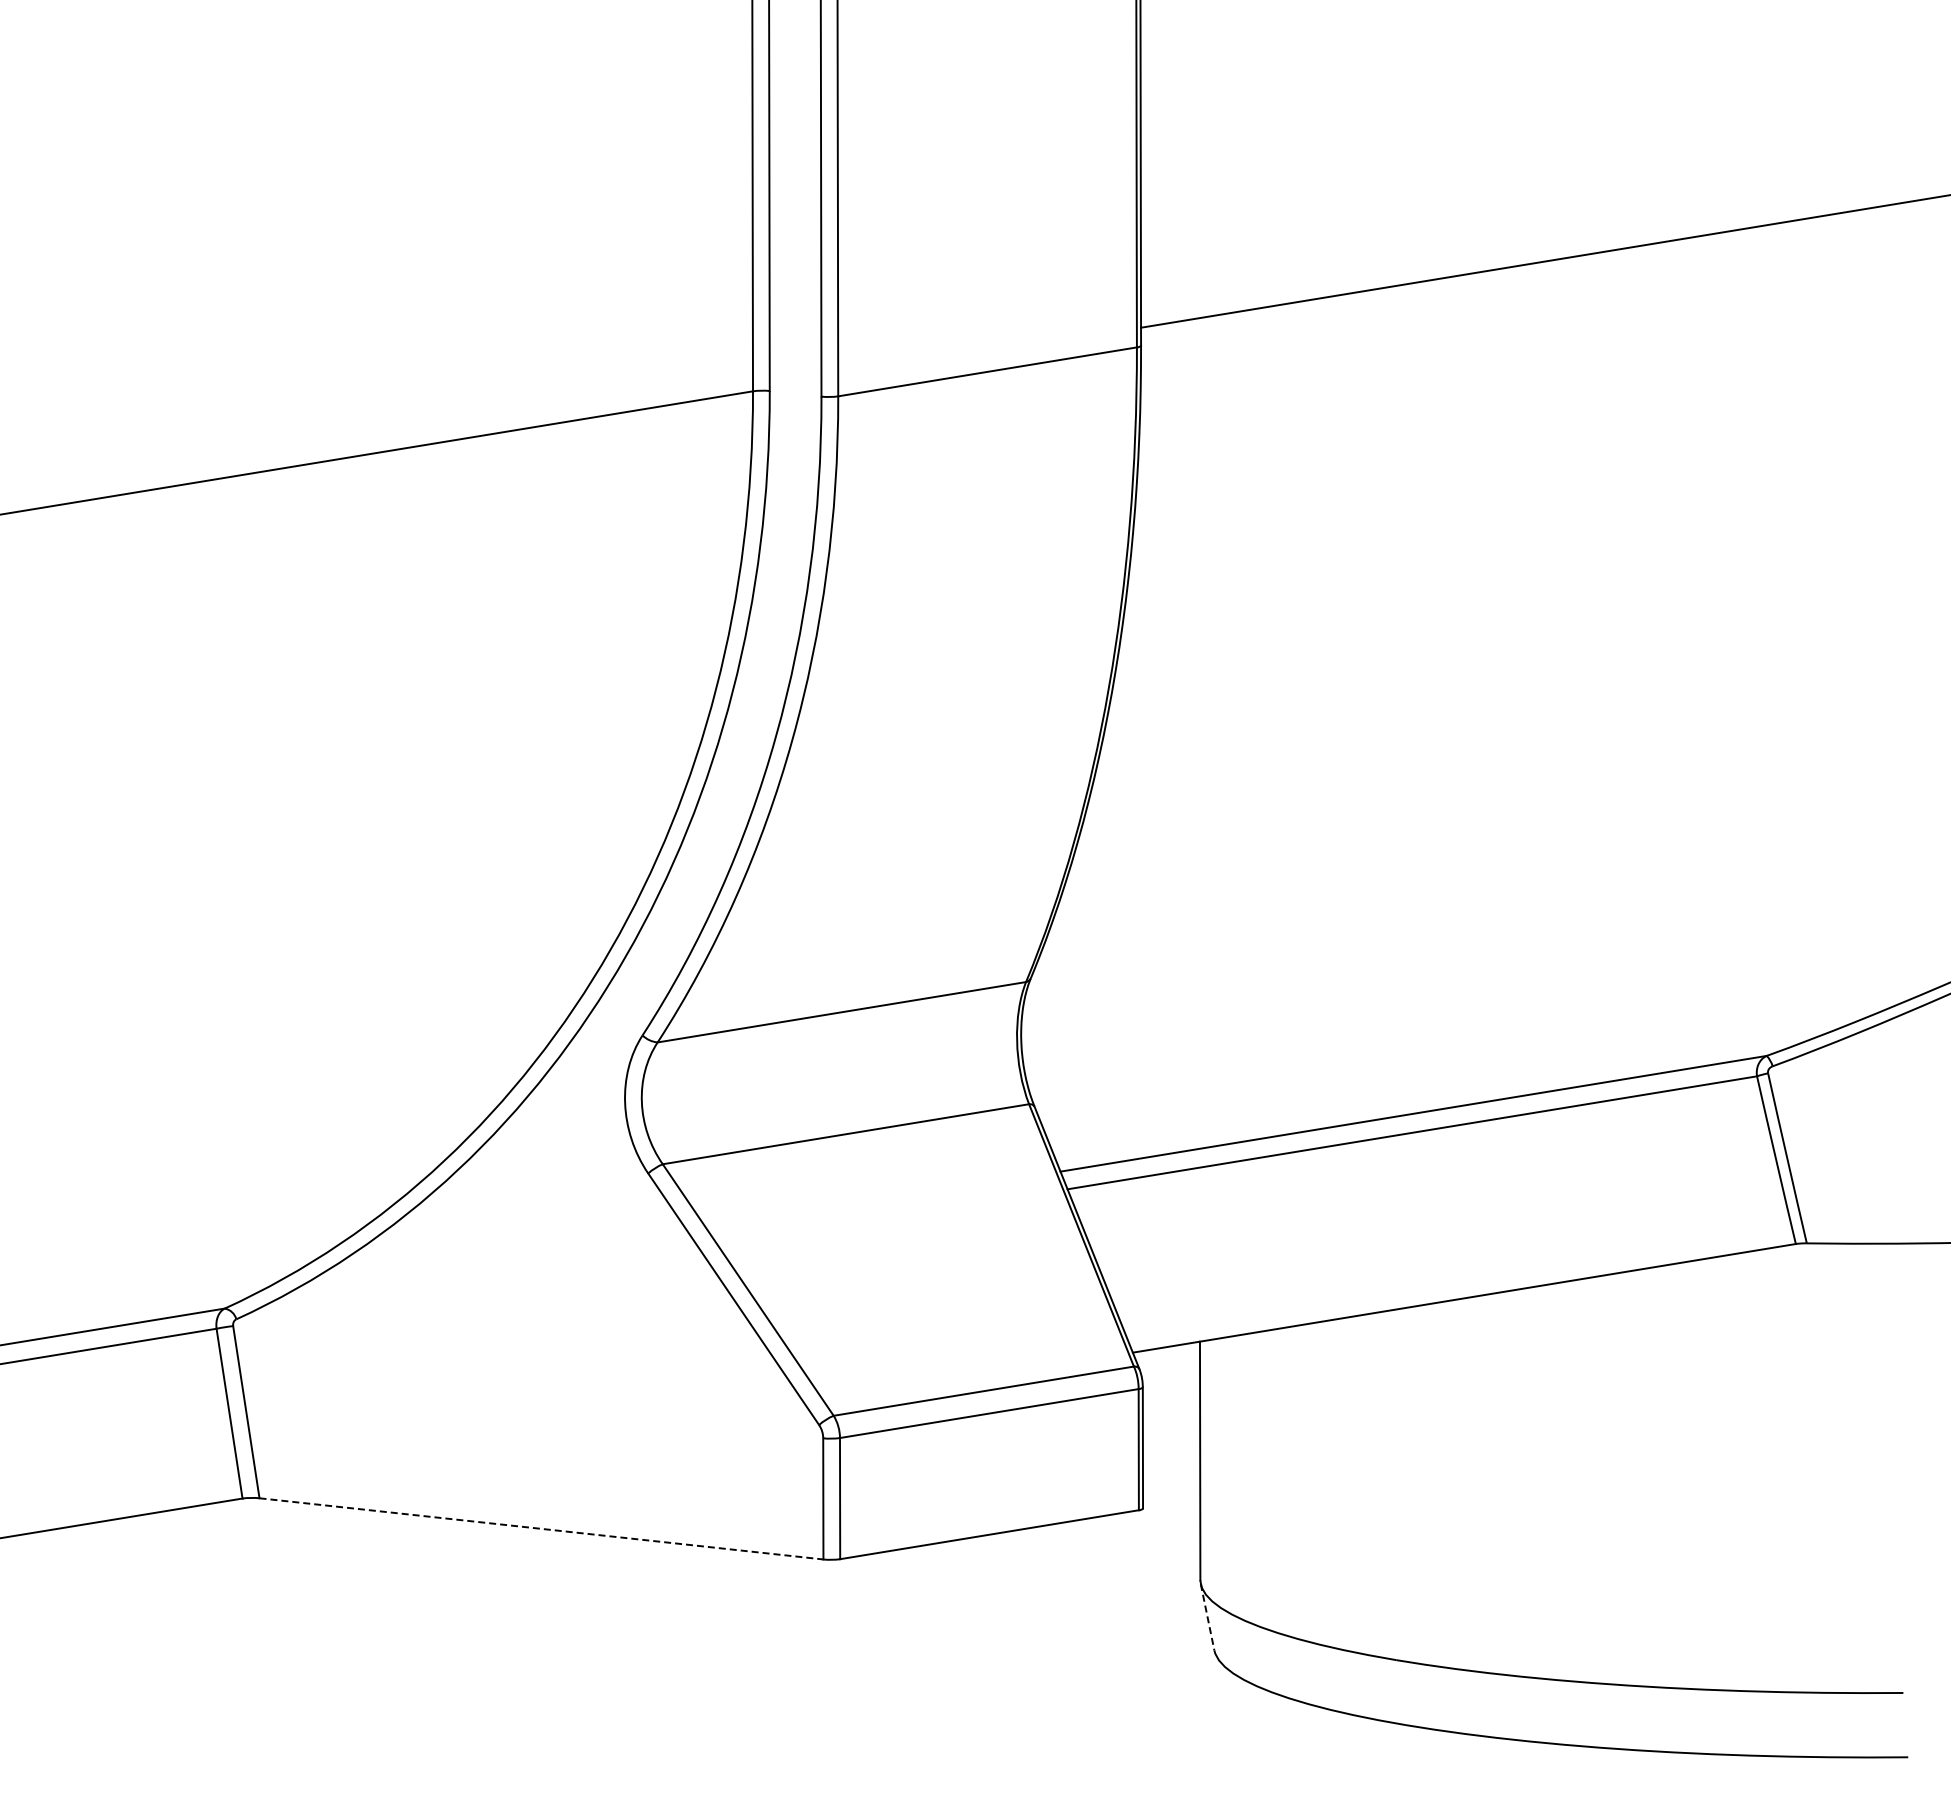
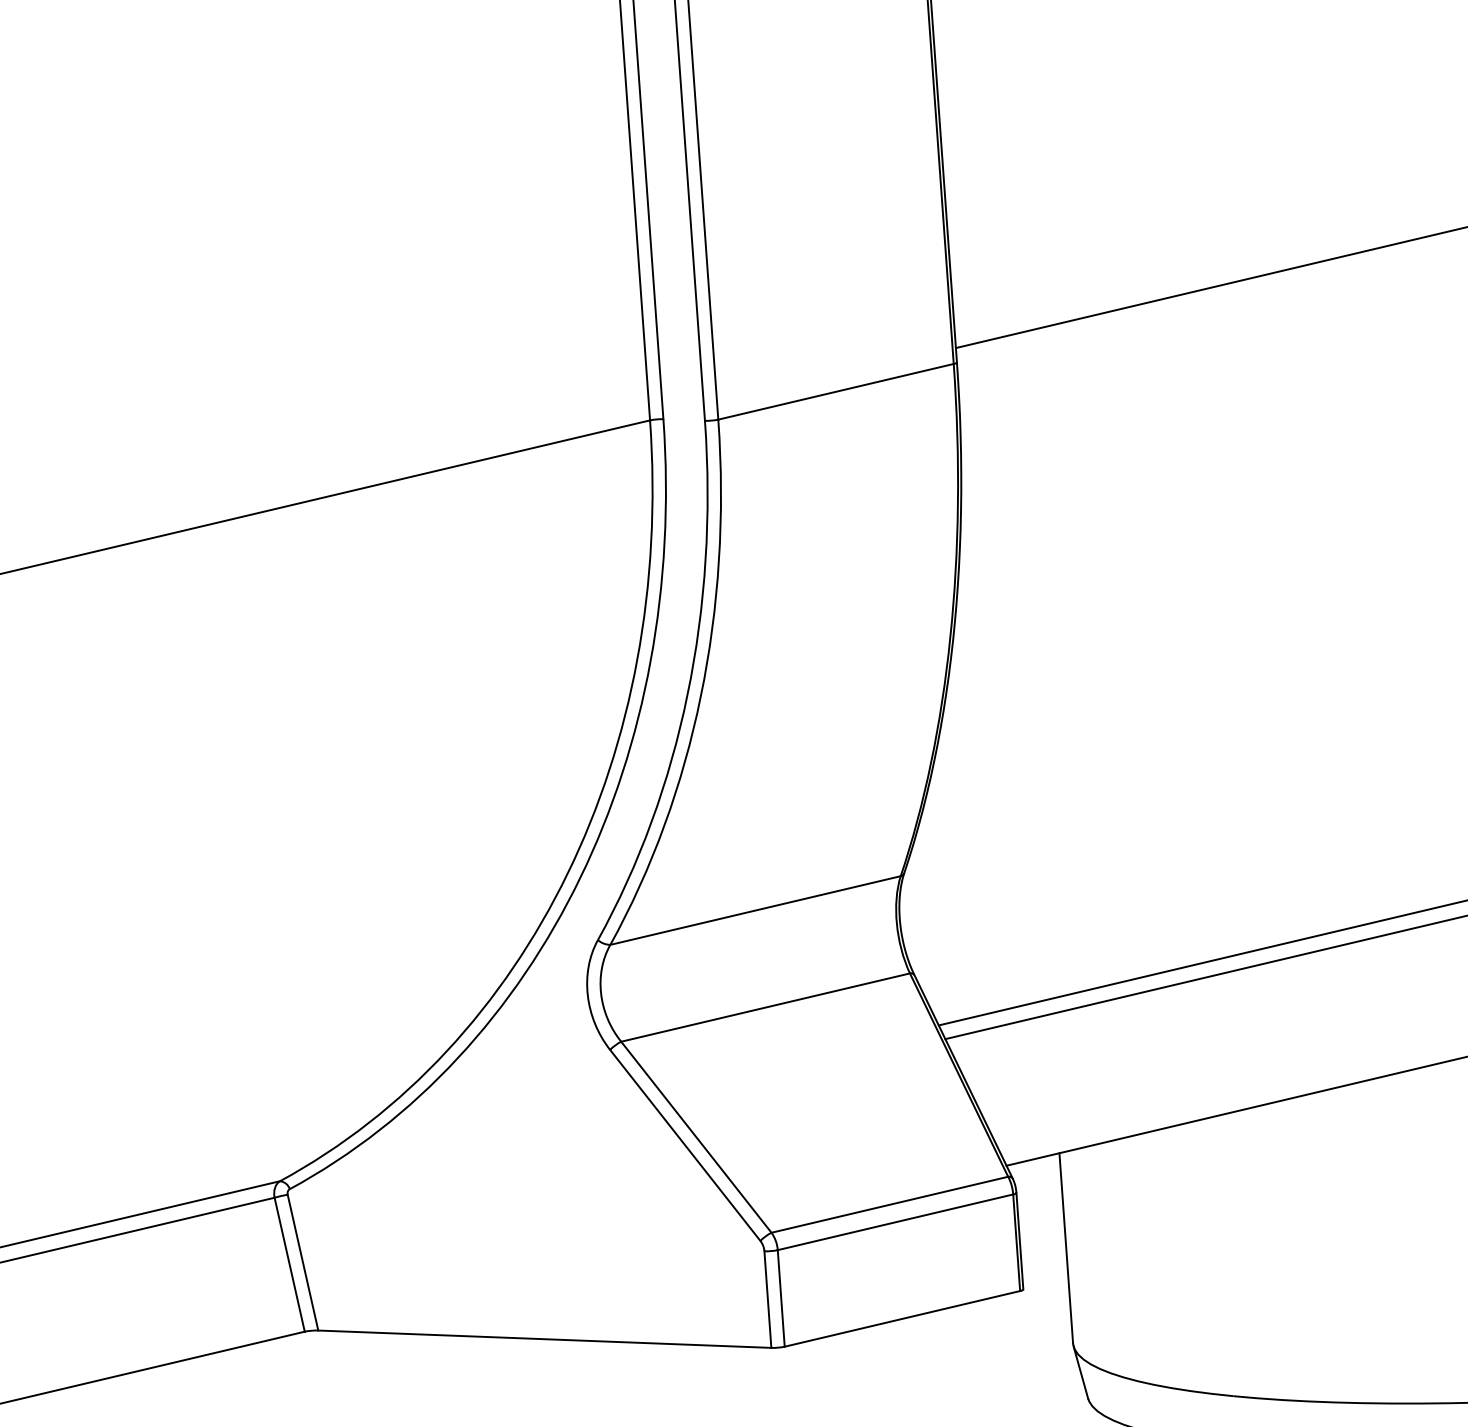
line: (541, 1528) -> (544, 1338), dashed -> solid
line: (1207, 1617) -> (1080, 1372), dashed -> solid

